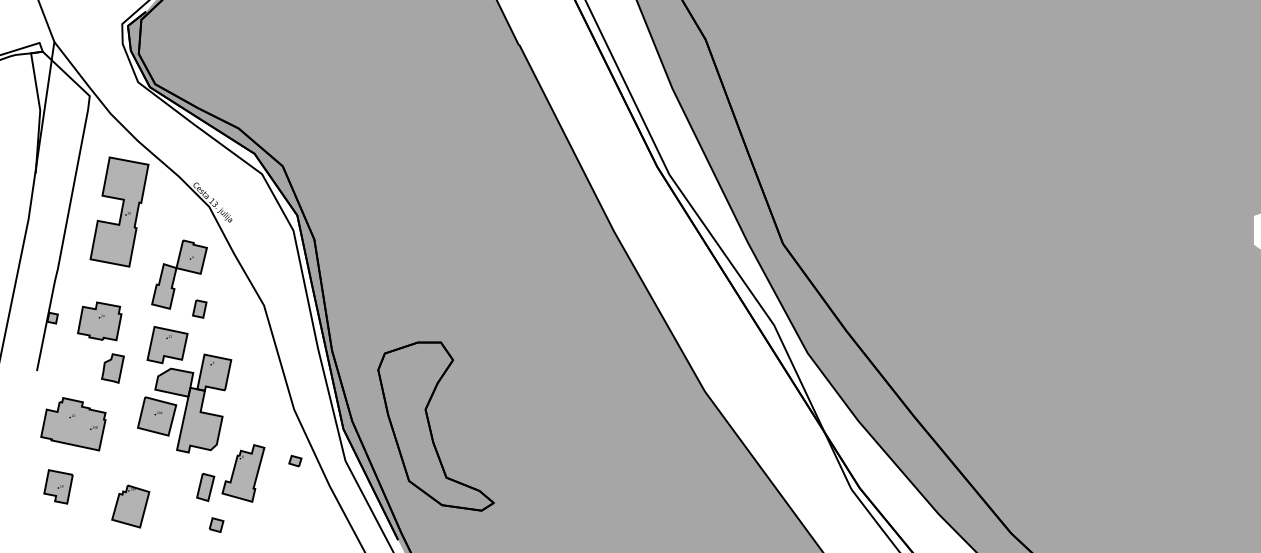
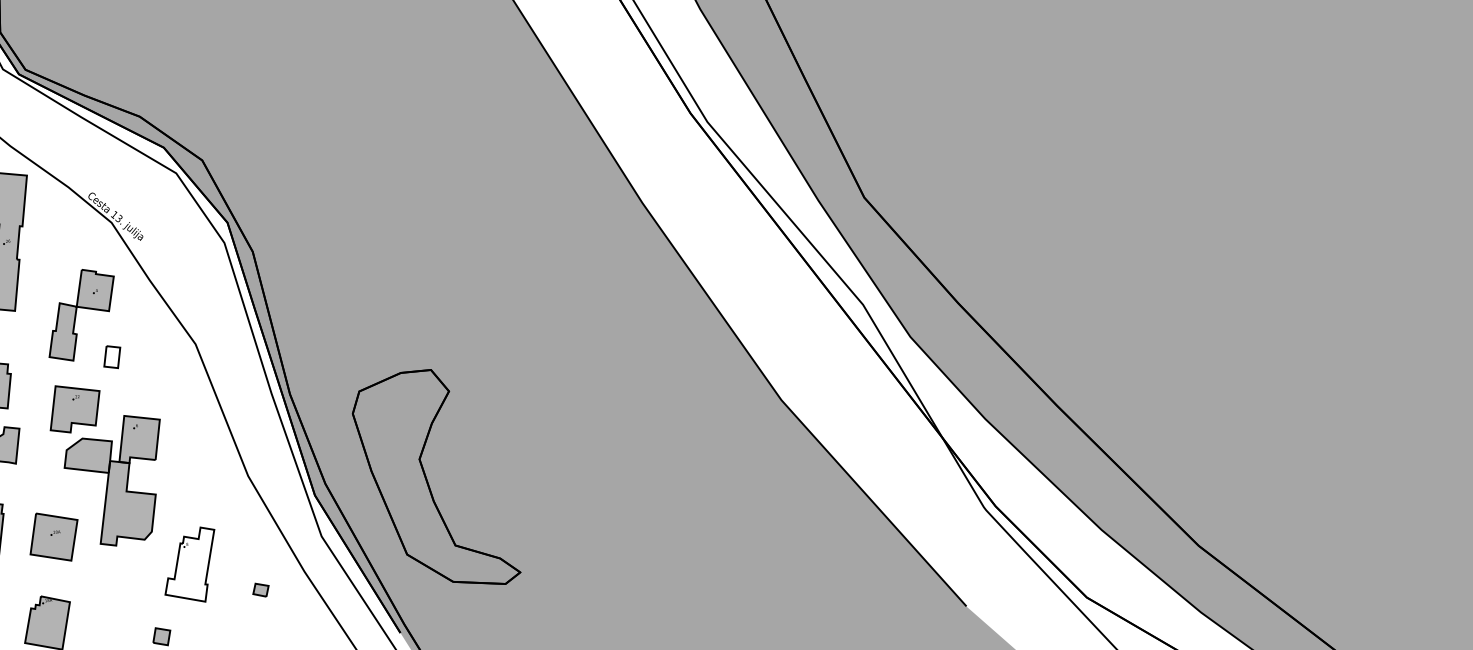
fill: (199, 308) -> (111, 356), removed
part: (157, 416) -> (54, 537), moved
part: (295, 460) -> (261, 589), moved
fill: (243, 473) -> (190, 565), removed
part: (205, 487) -> (142, 589), removed

